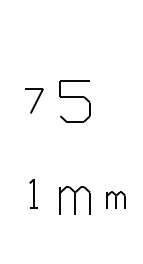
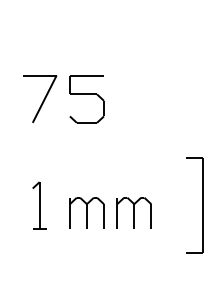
part: (34, 100) -> (40, 98), size x1.67
part: (33, 193) -> (39, 205), size x1.43
part: (115, 199) -> (133, 212), size x1.67

